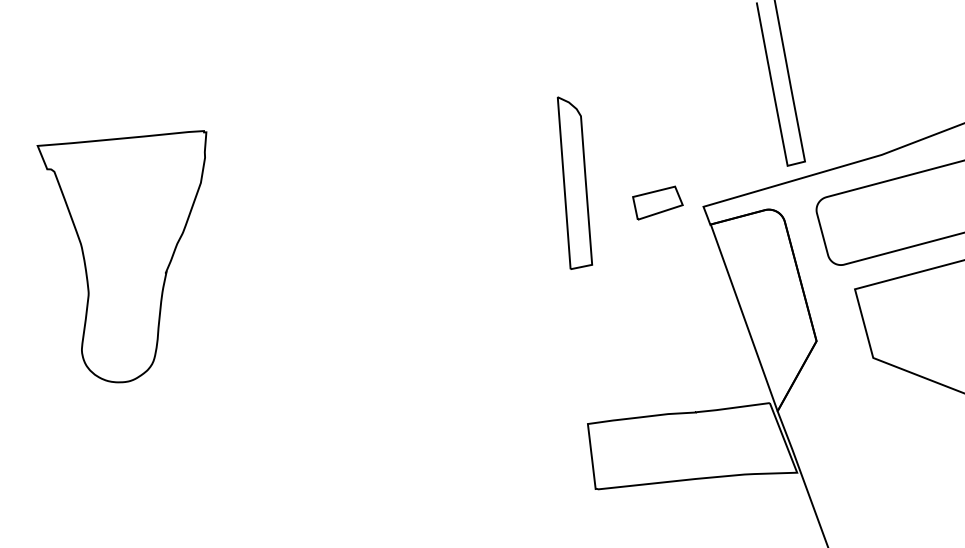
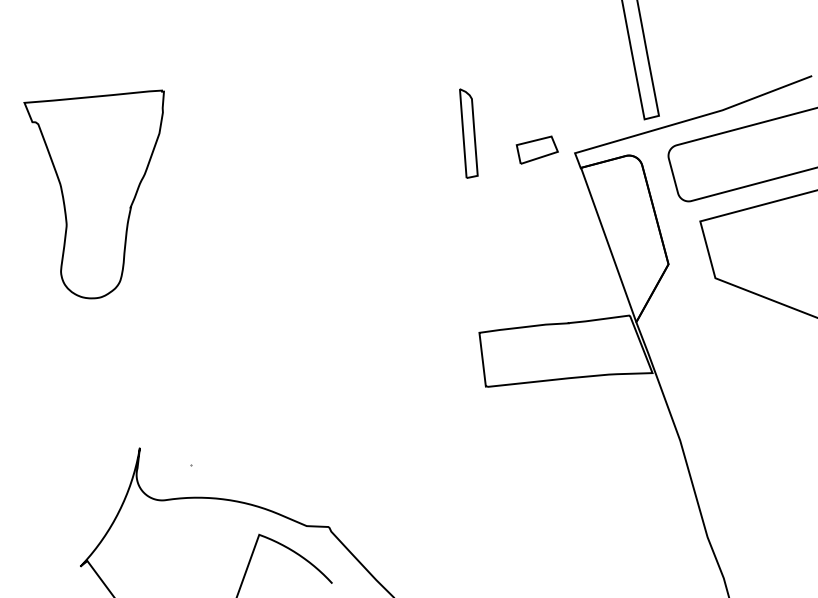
part: (574, 182) -> (468, 133), size x0.62

